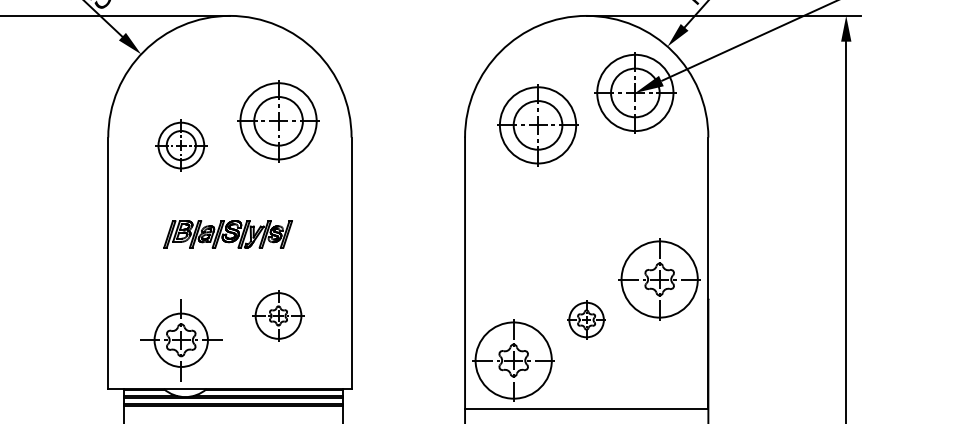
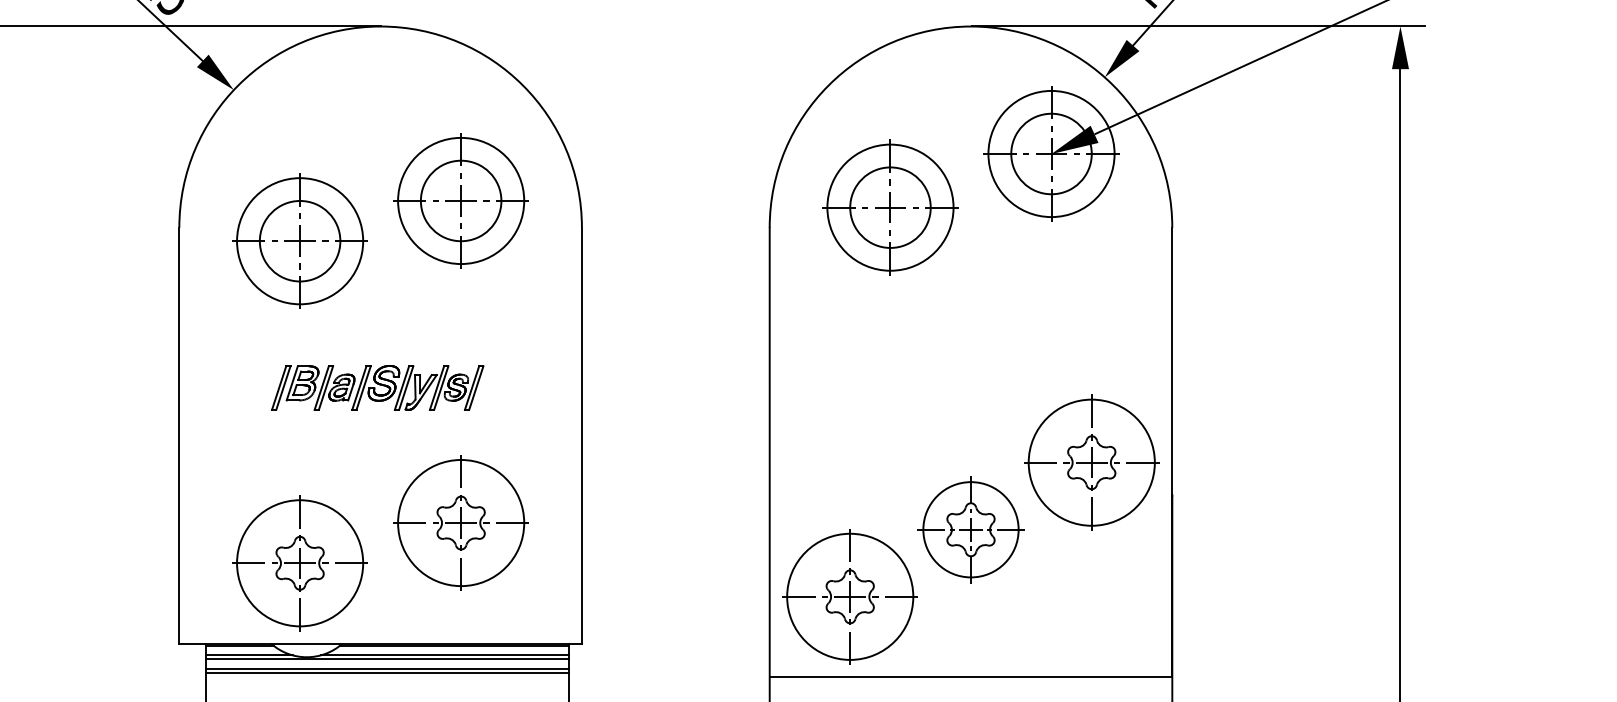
part: (181, 145) -> (300, 240), size x1.67
part: (278, 315) -> (461, 522), size x1.67
part: (586, 319) -> (970, 528), size x1.67
circle: (181, 340) -> (300, 563), size x1.43

